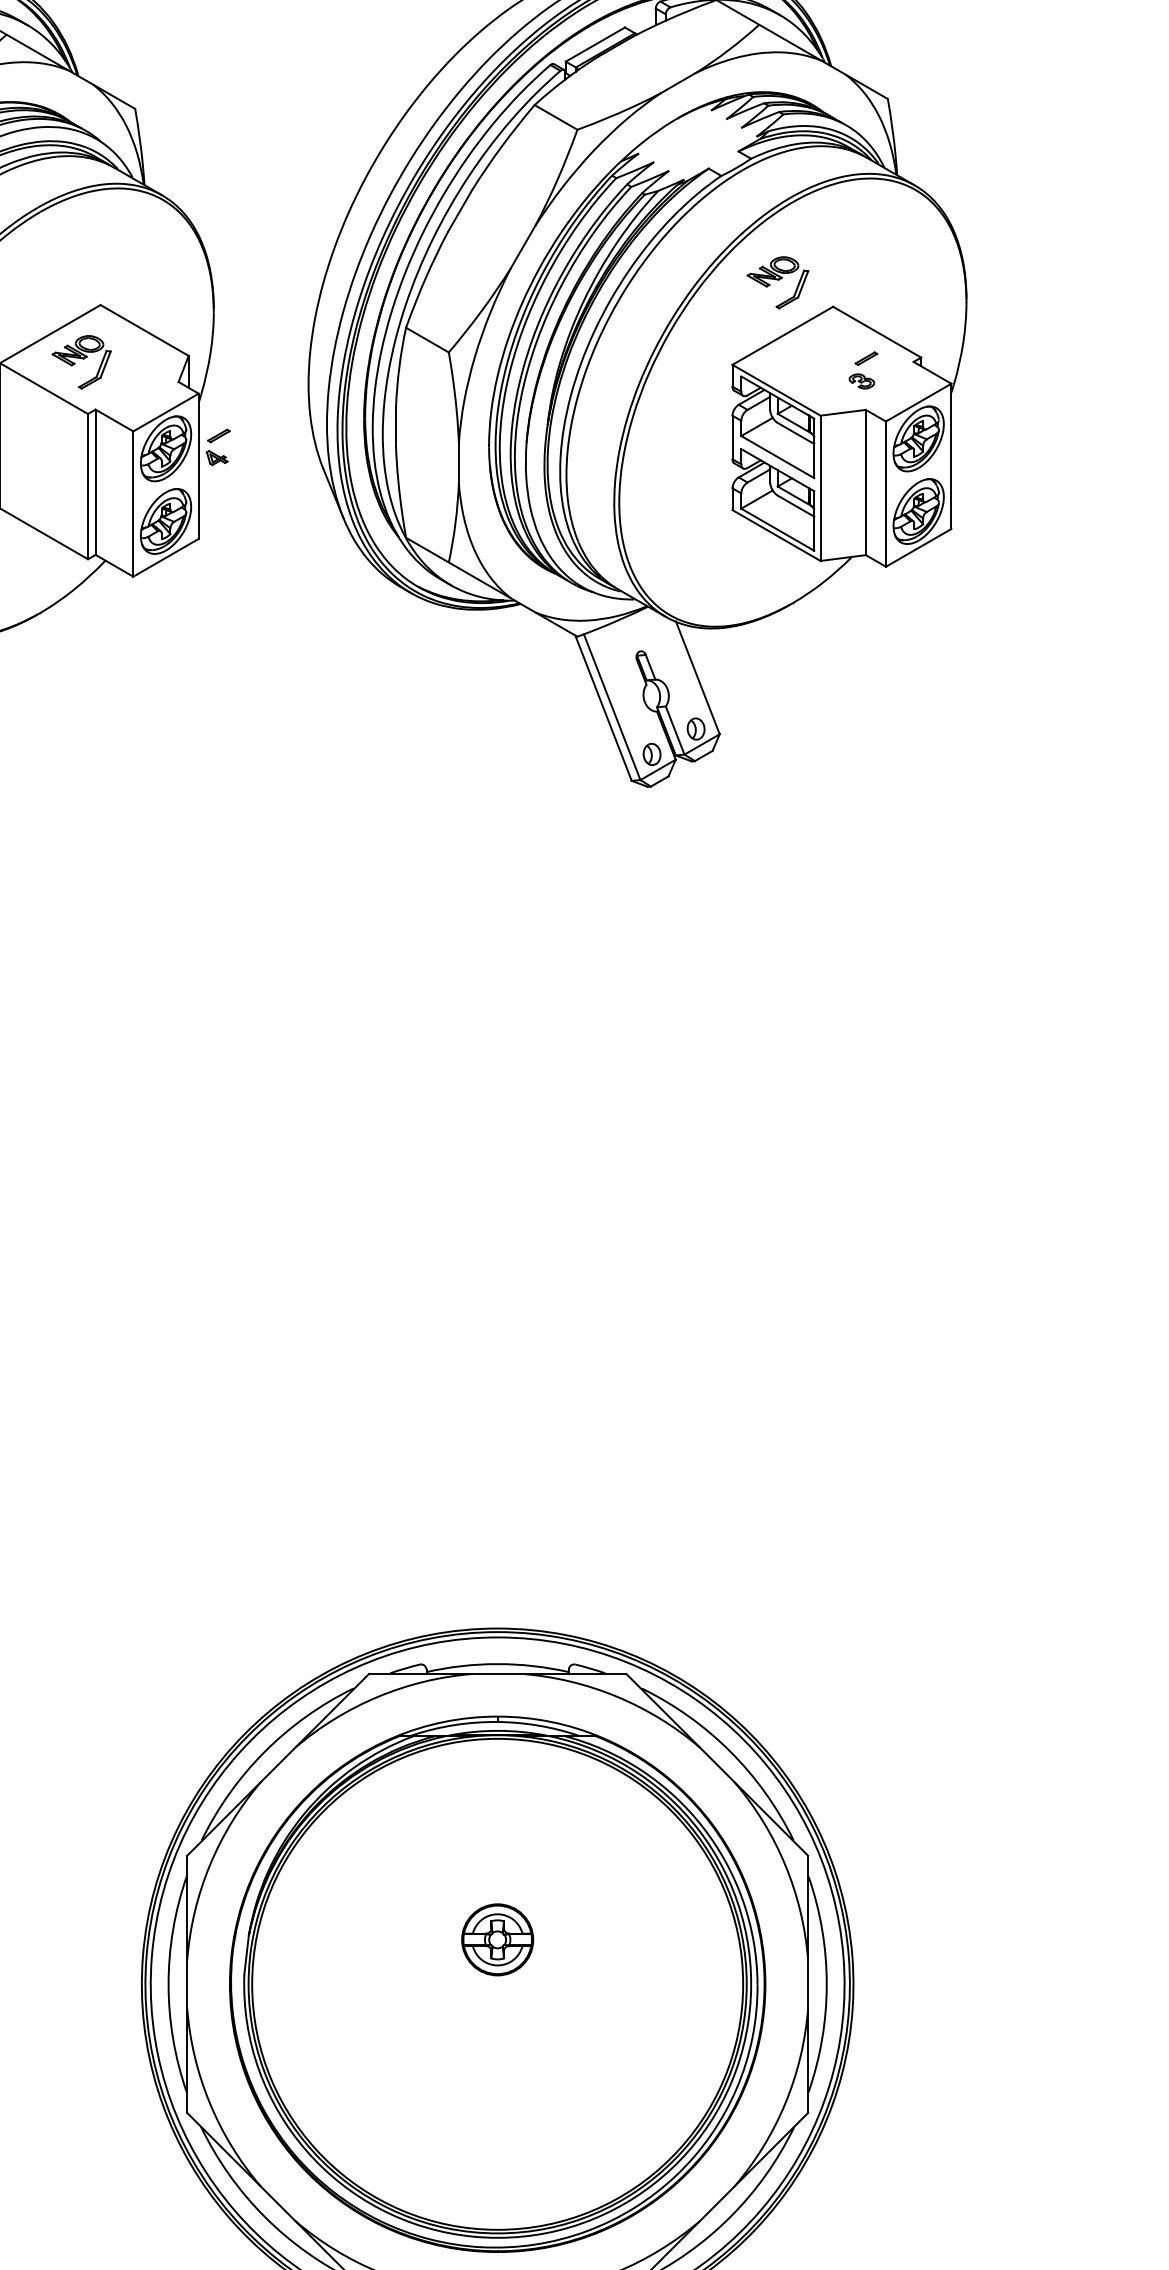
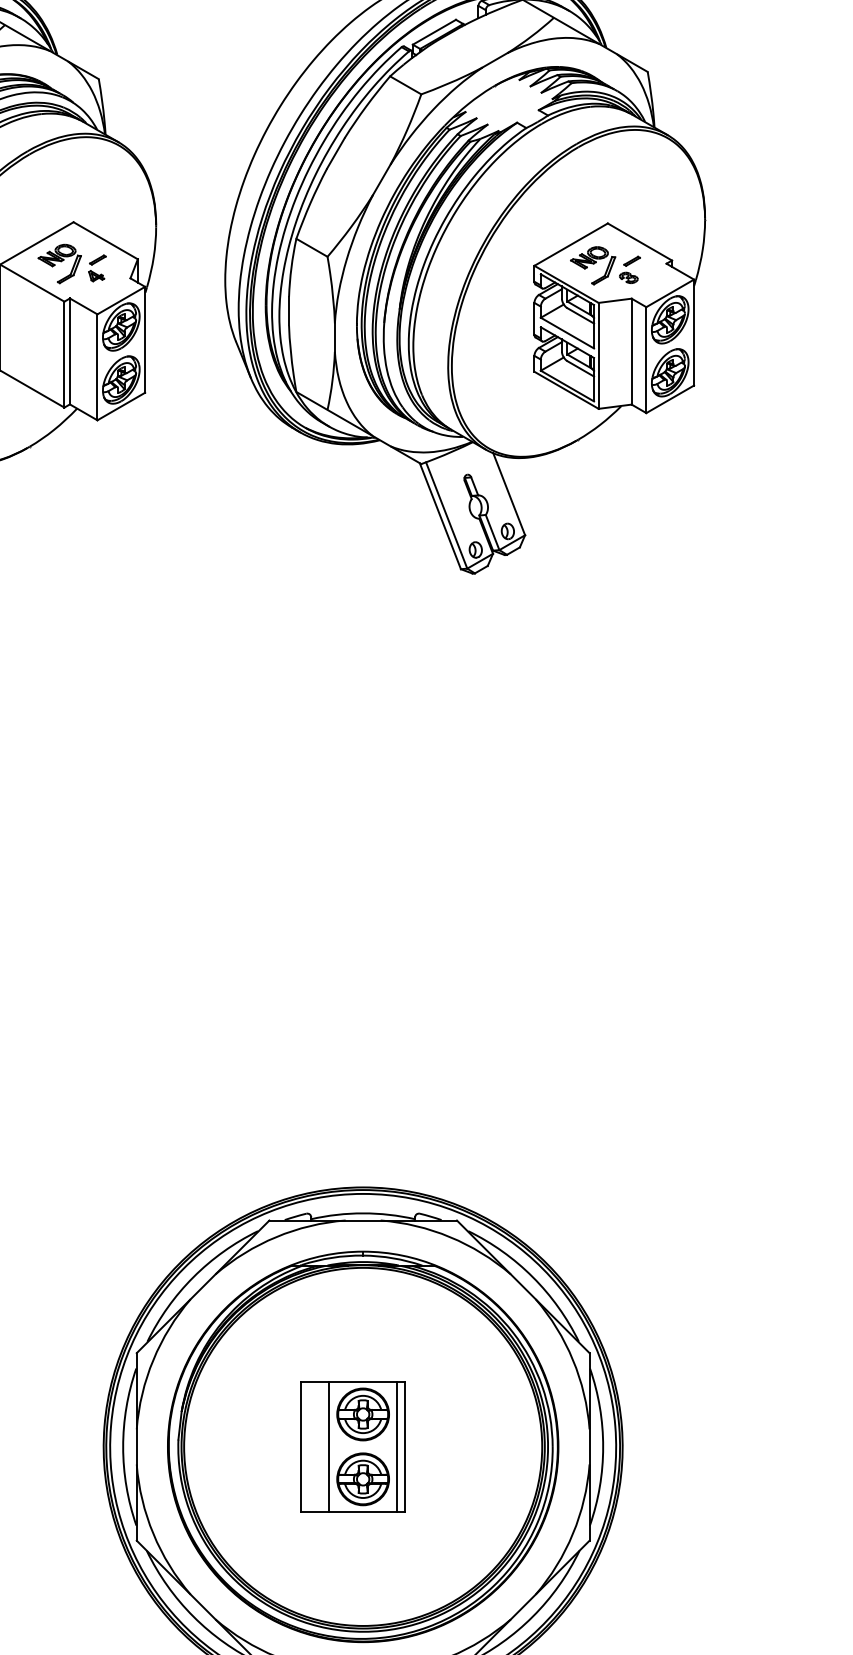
part: (777, 282) -> (592, 265), moved
part: (215, 453) -> (95, 272), moved
part: (483, 1983) -> (352, 1446), added

